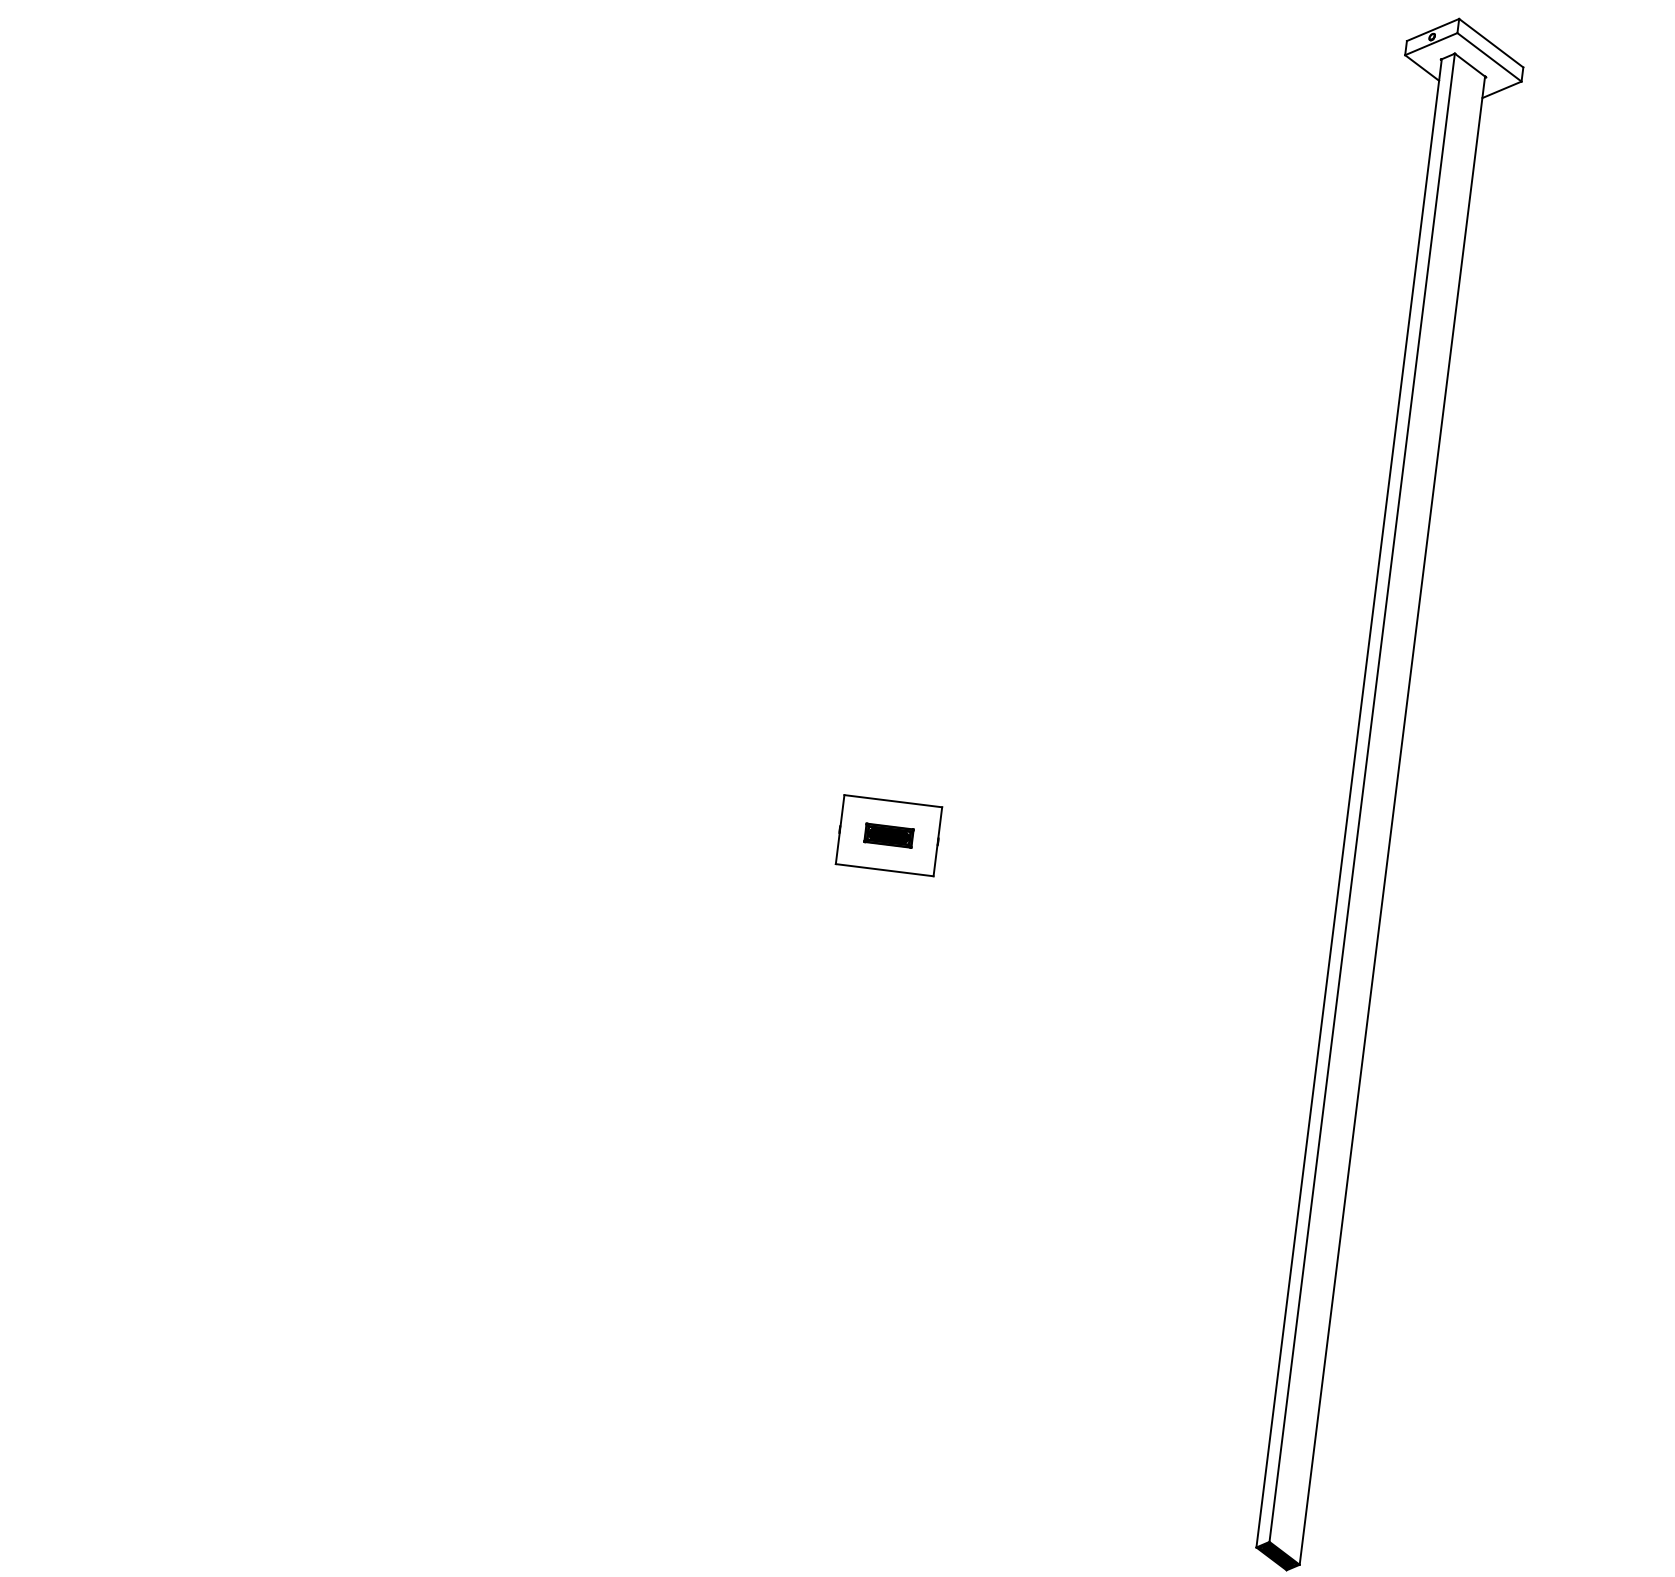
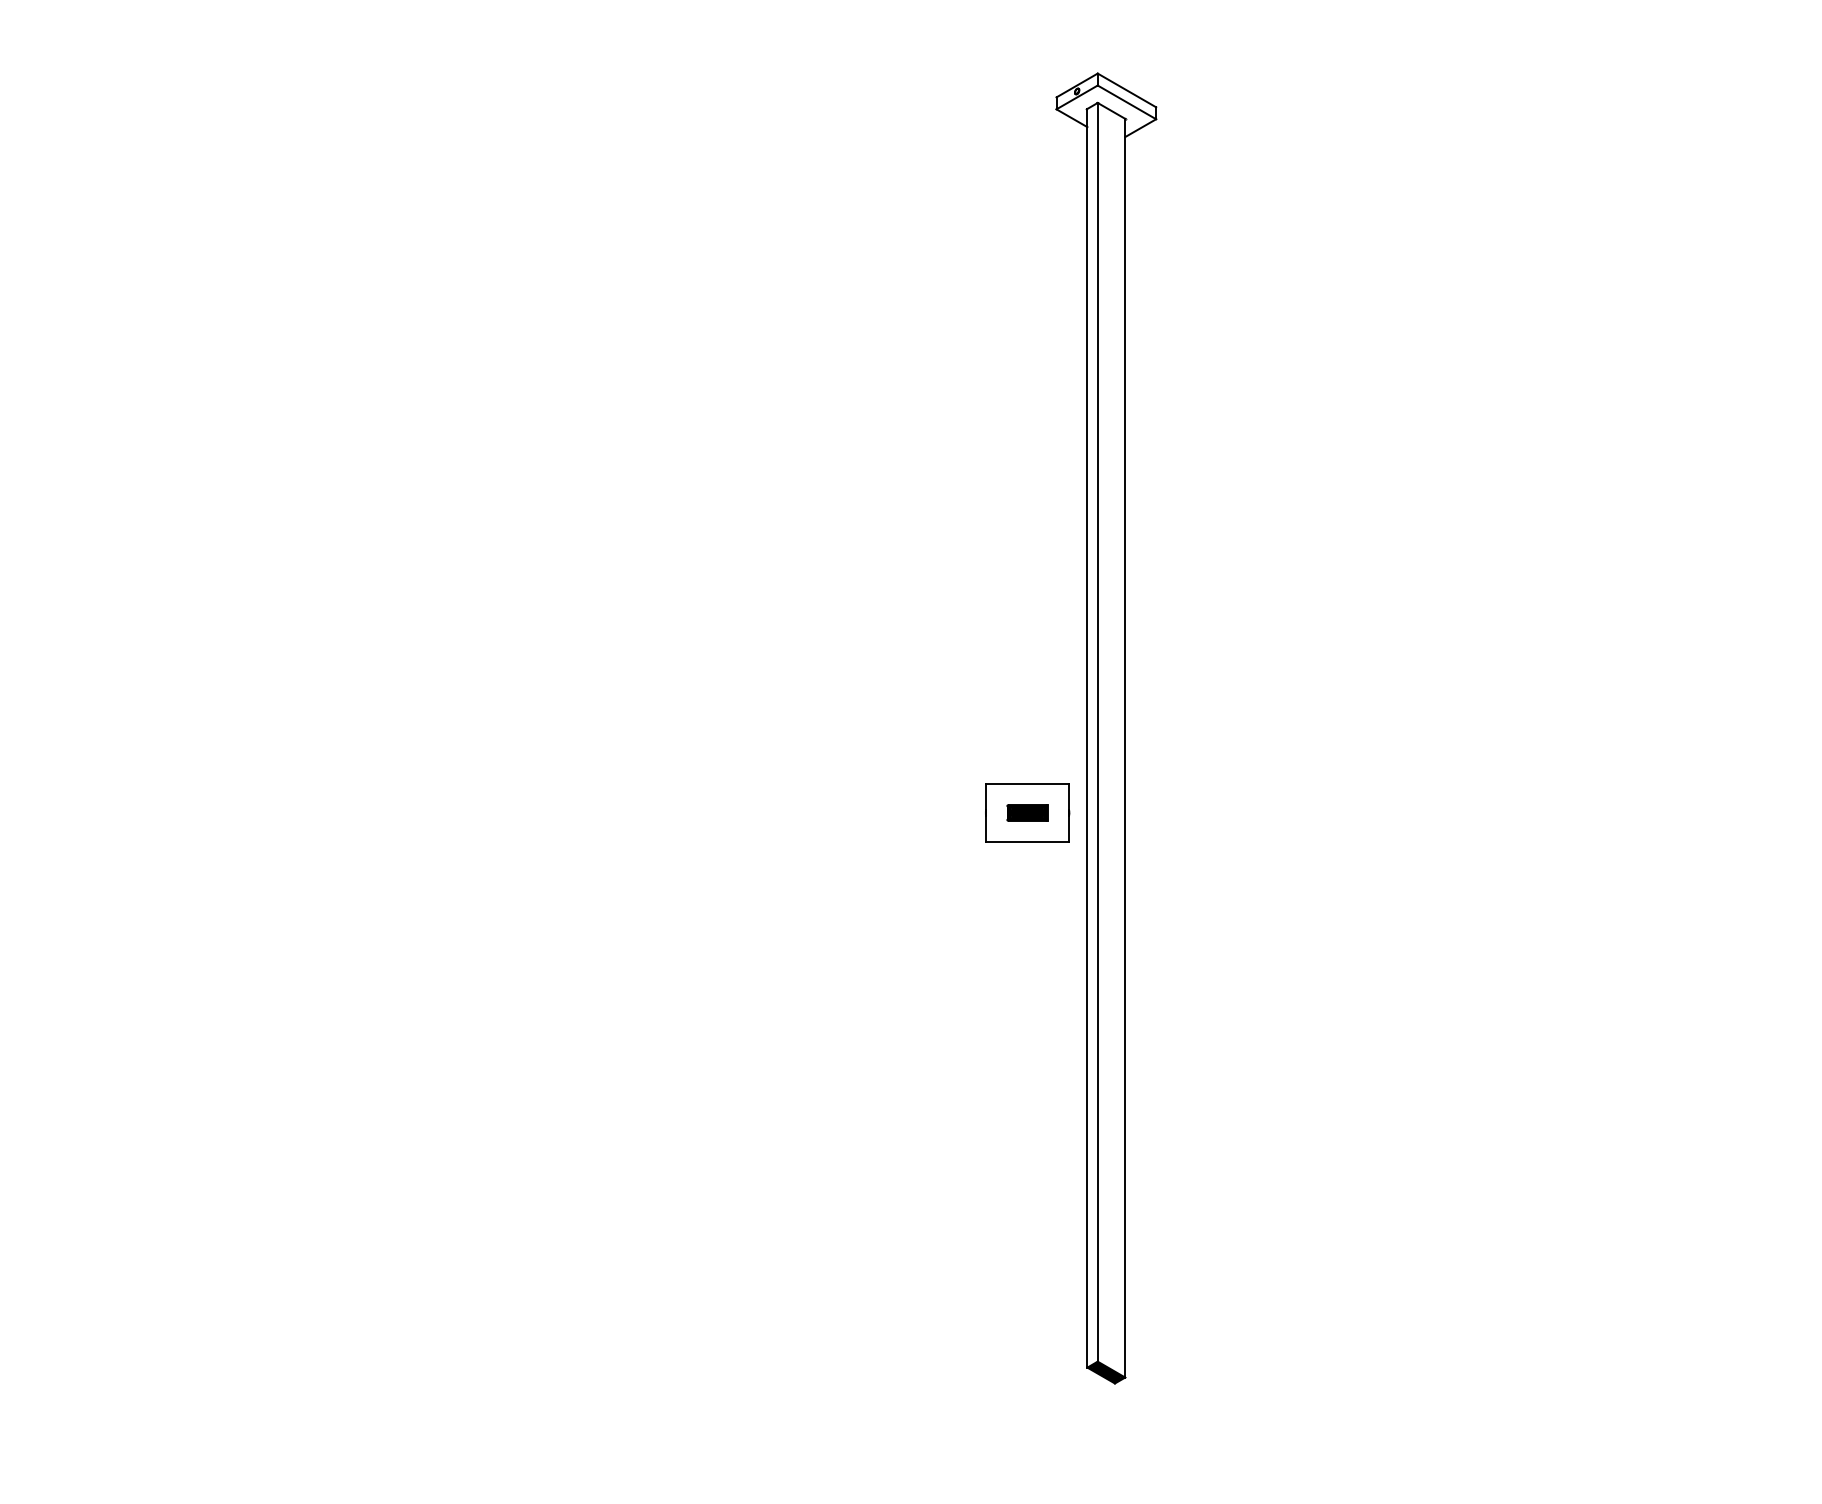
part: (888, 835) -> (1027, 812), moved

